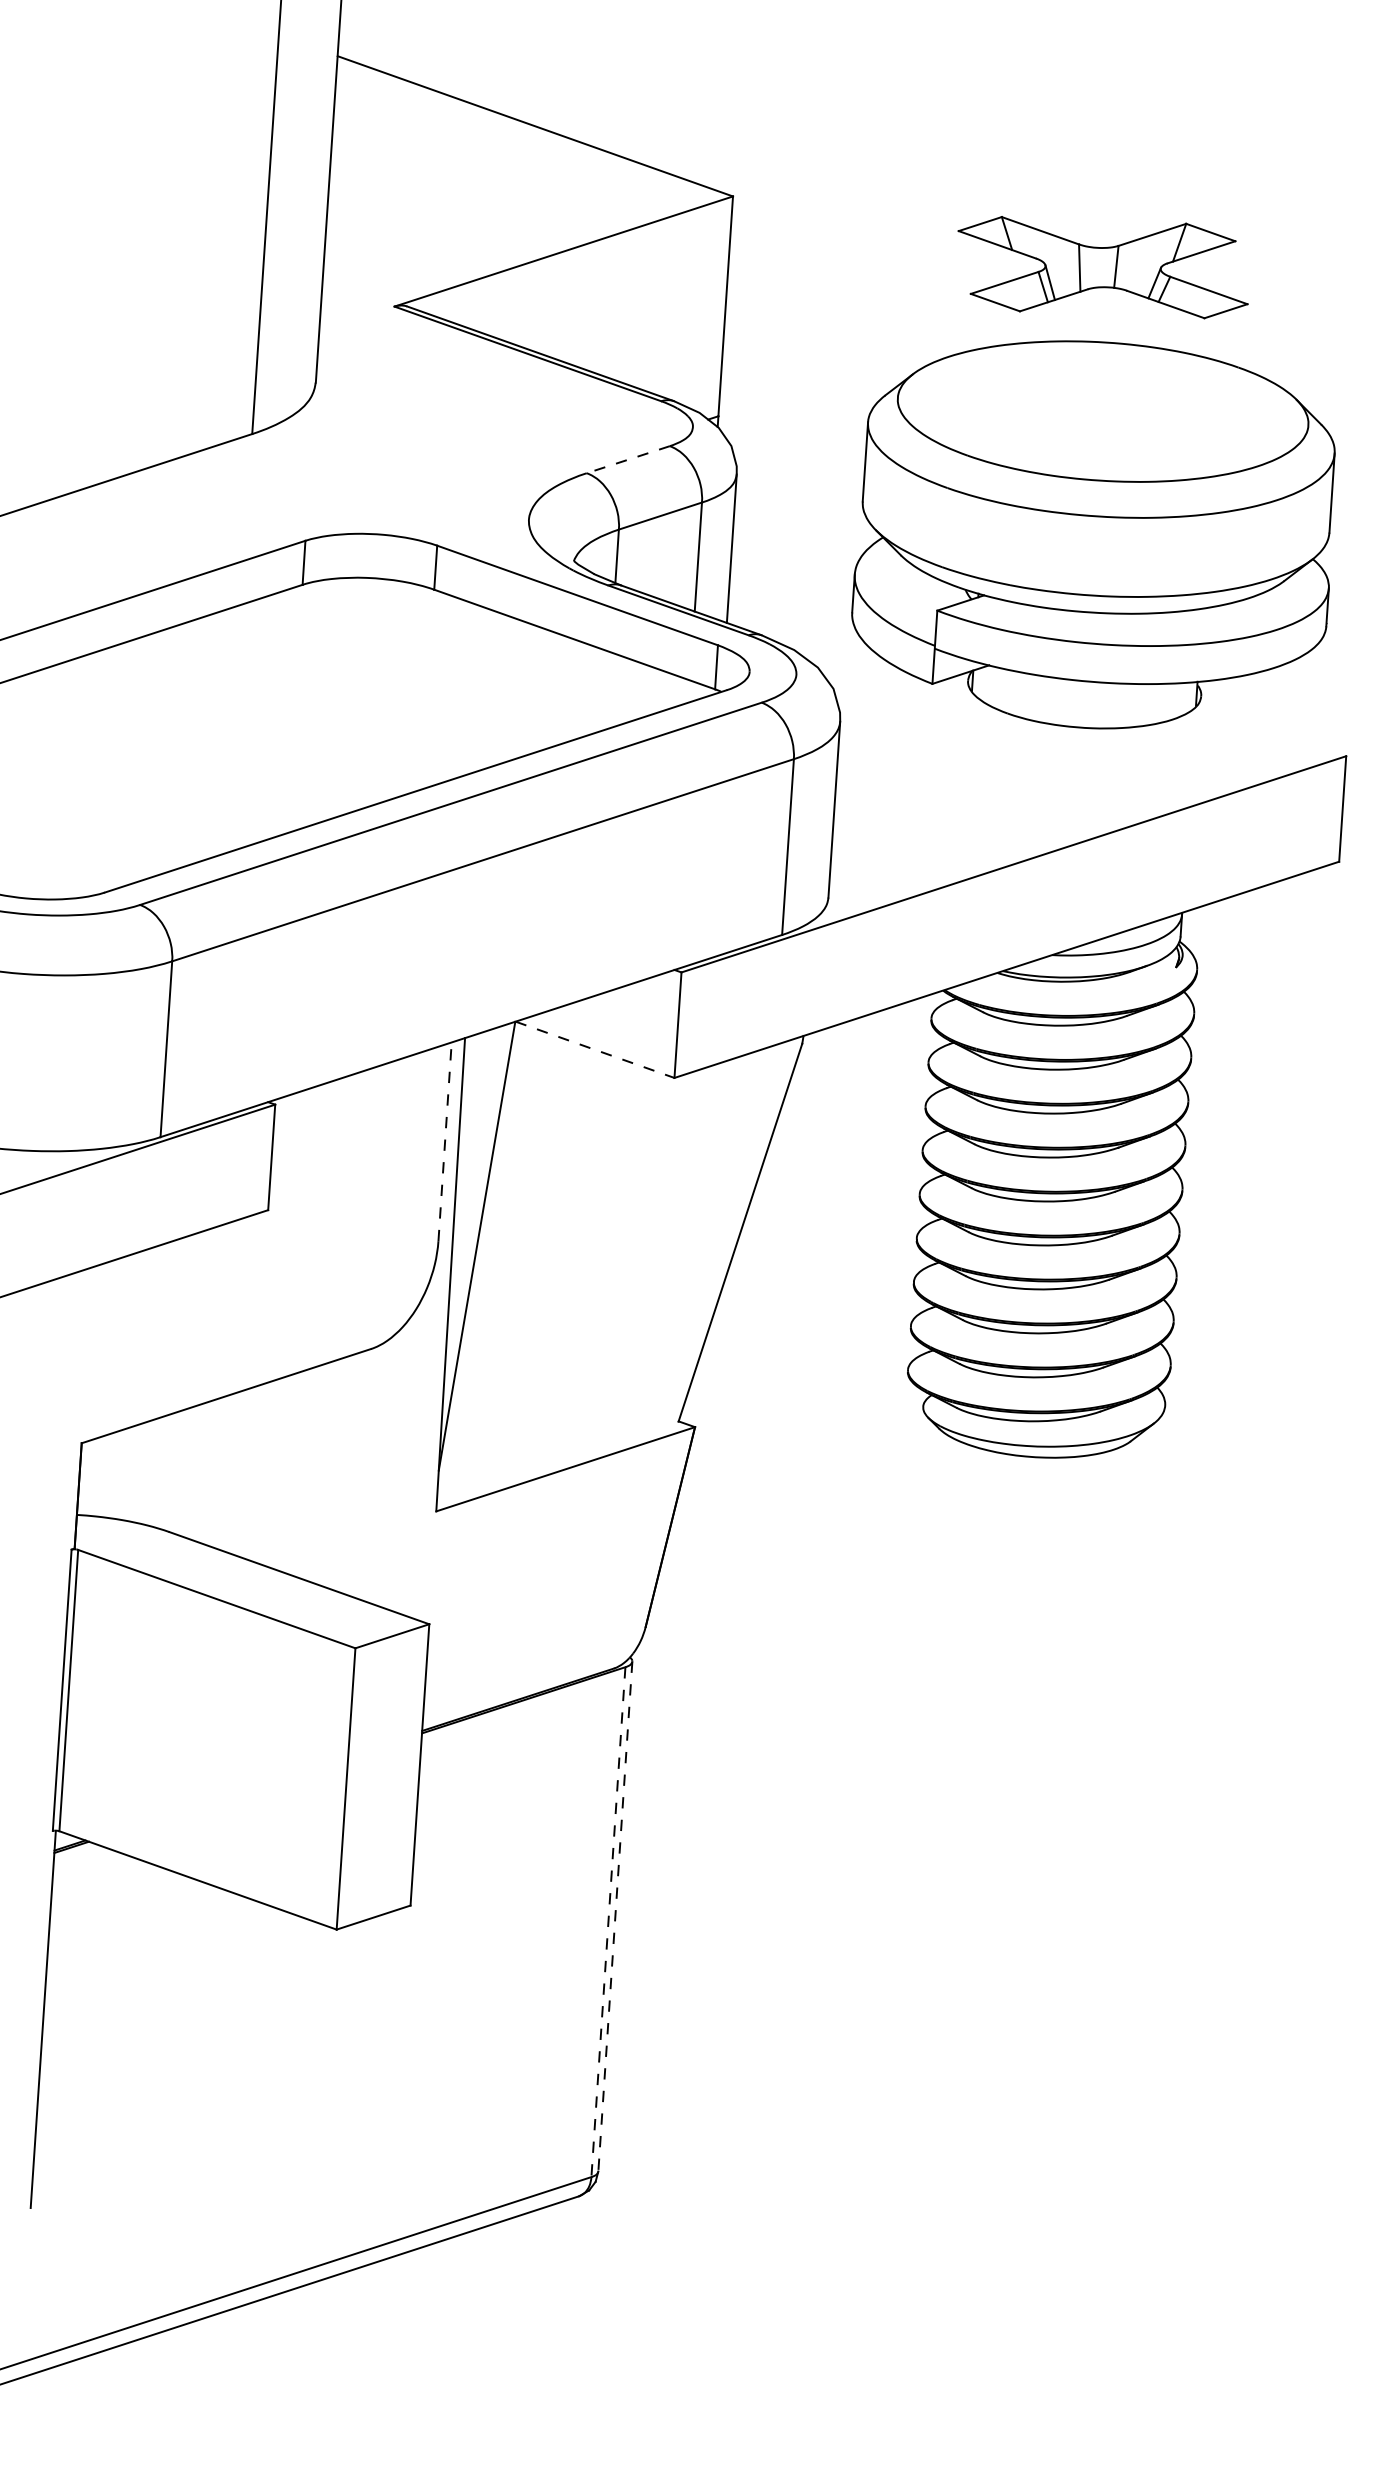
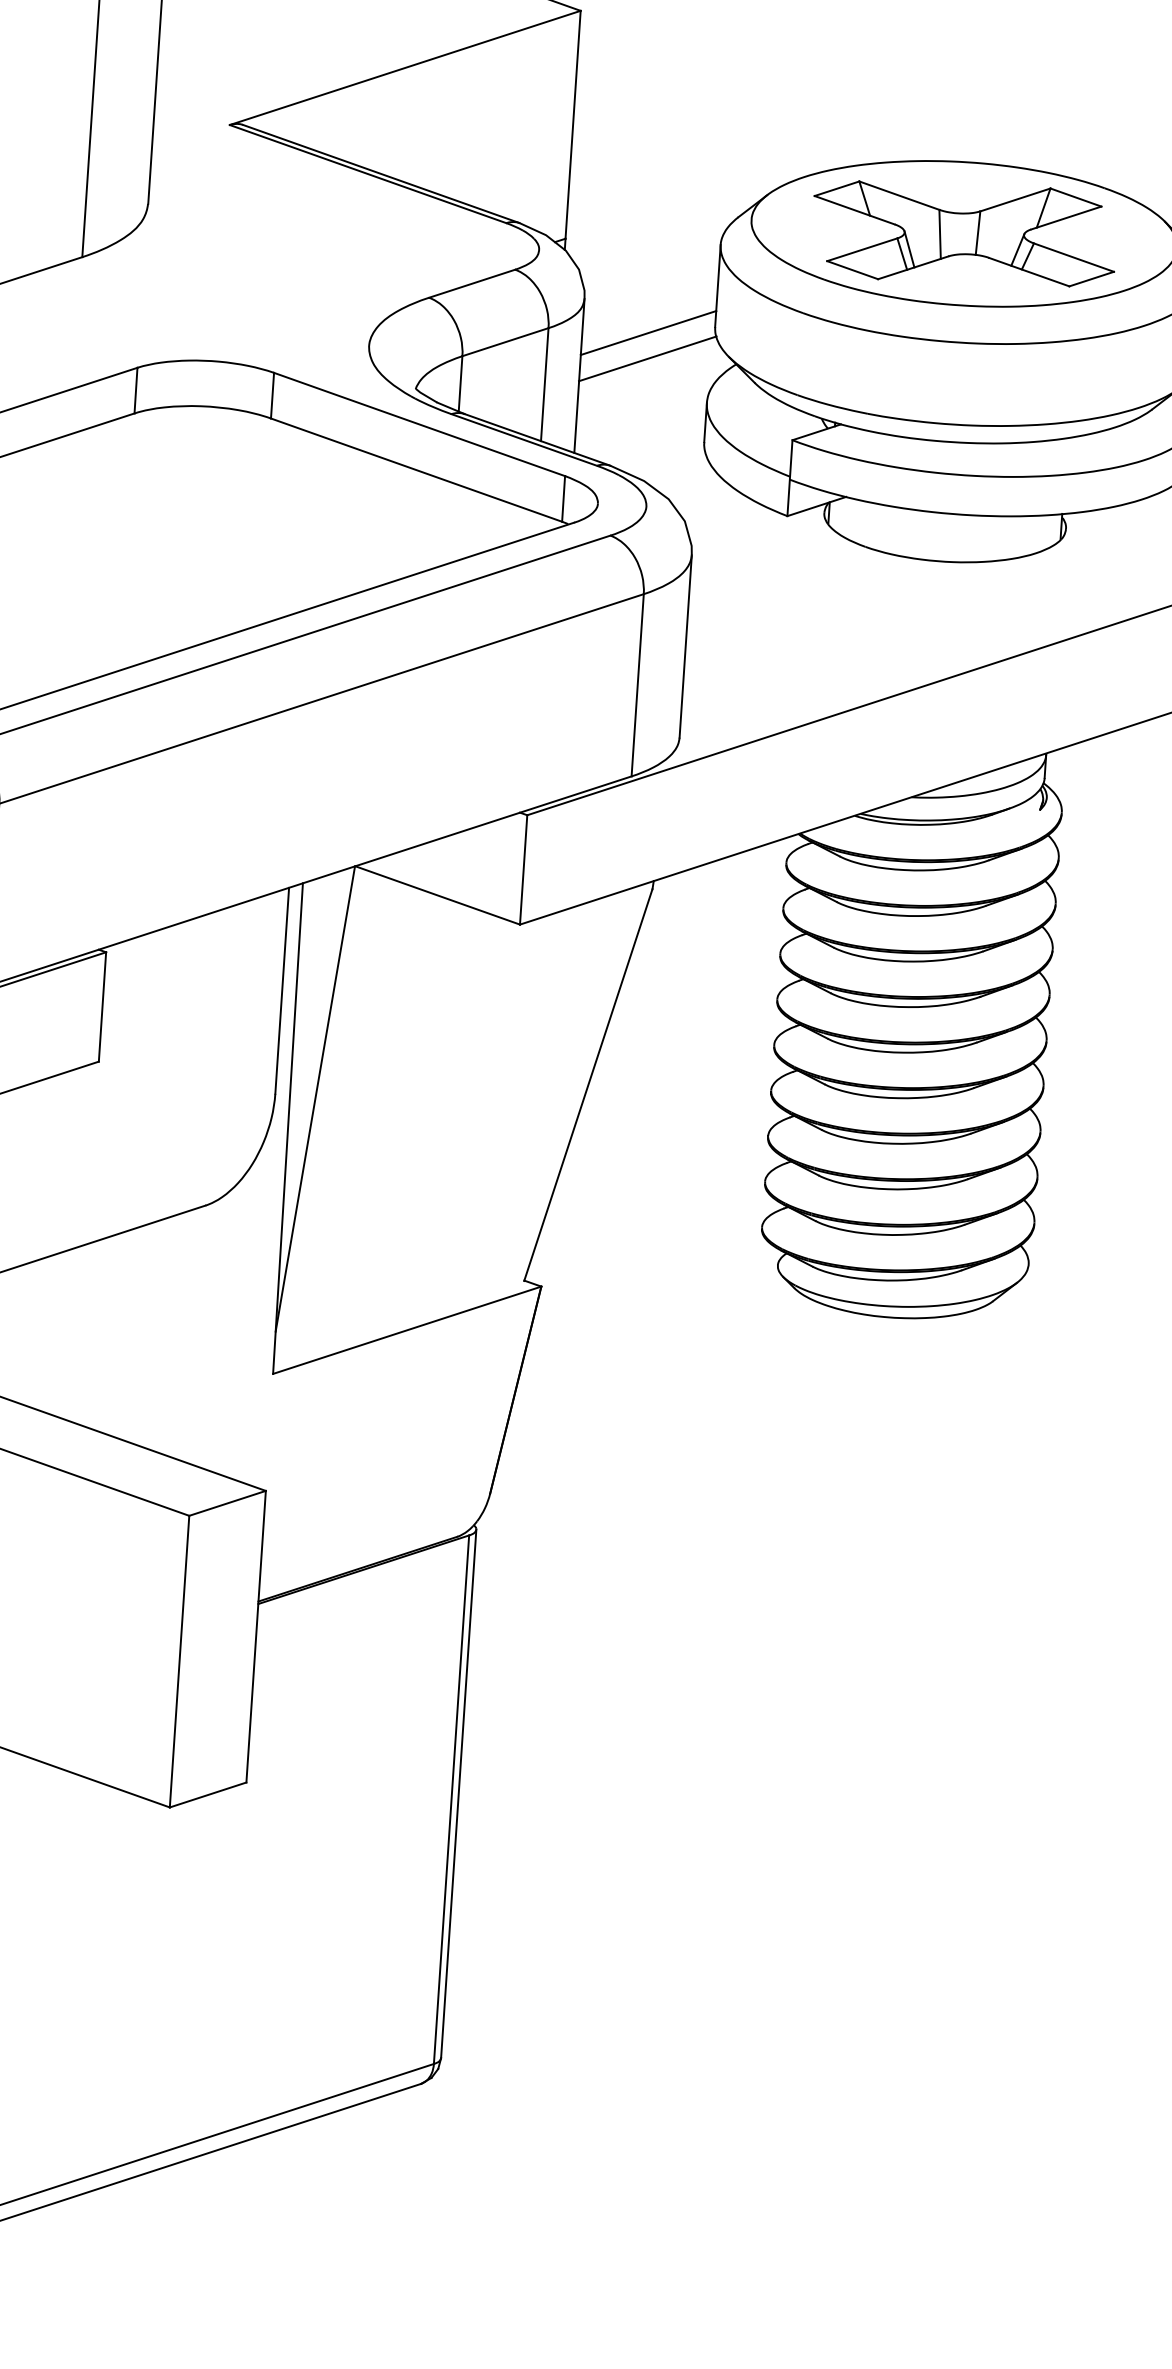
part: (1102, 267) -> (963, 233), moved
line: (628, 459) -> (472, 283), dashed -> solid
line: (798, 507) -> (648, 333), added
line: (797, 531) -> (647, 358), added
line: (595, 1049) -> (438, 895), dashed -> solid
line: (445, 1141) -> (282, 990), dashed -> solid
line: (615, 1916) -> (458, 1793), dashed -> solid
line: (608, 1922) -> (451, 1800), dashed -> solid

